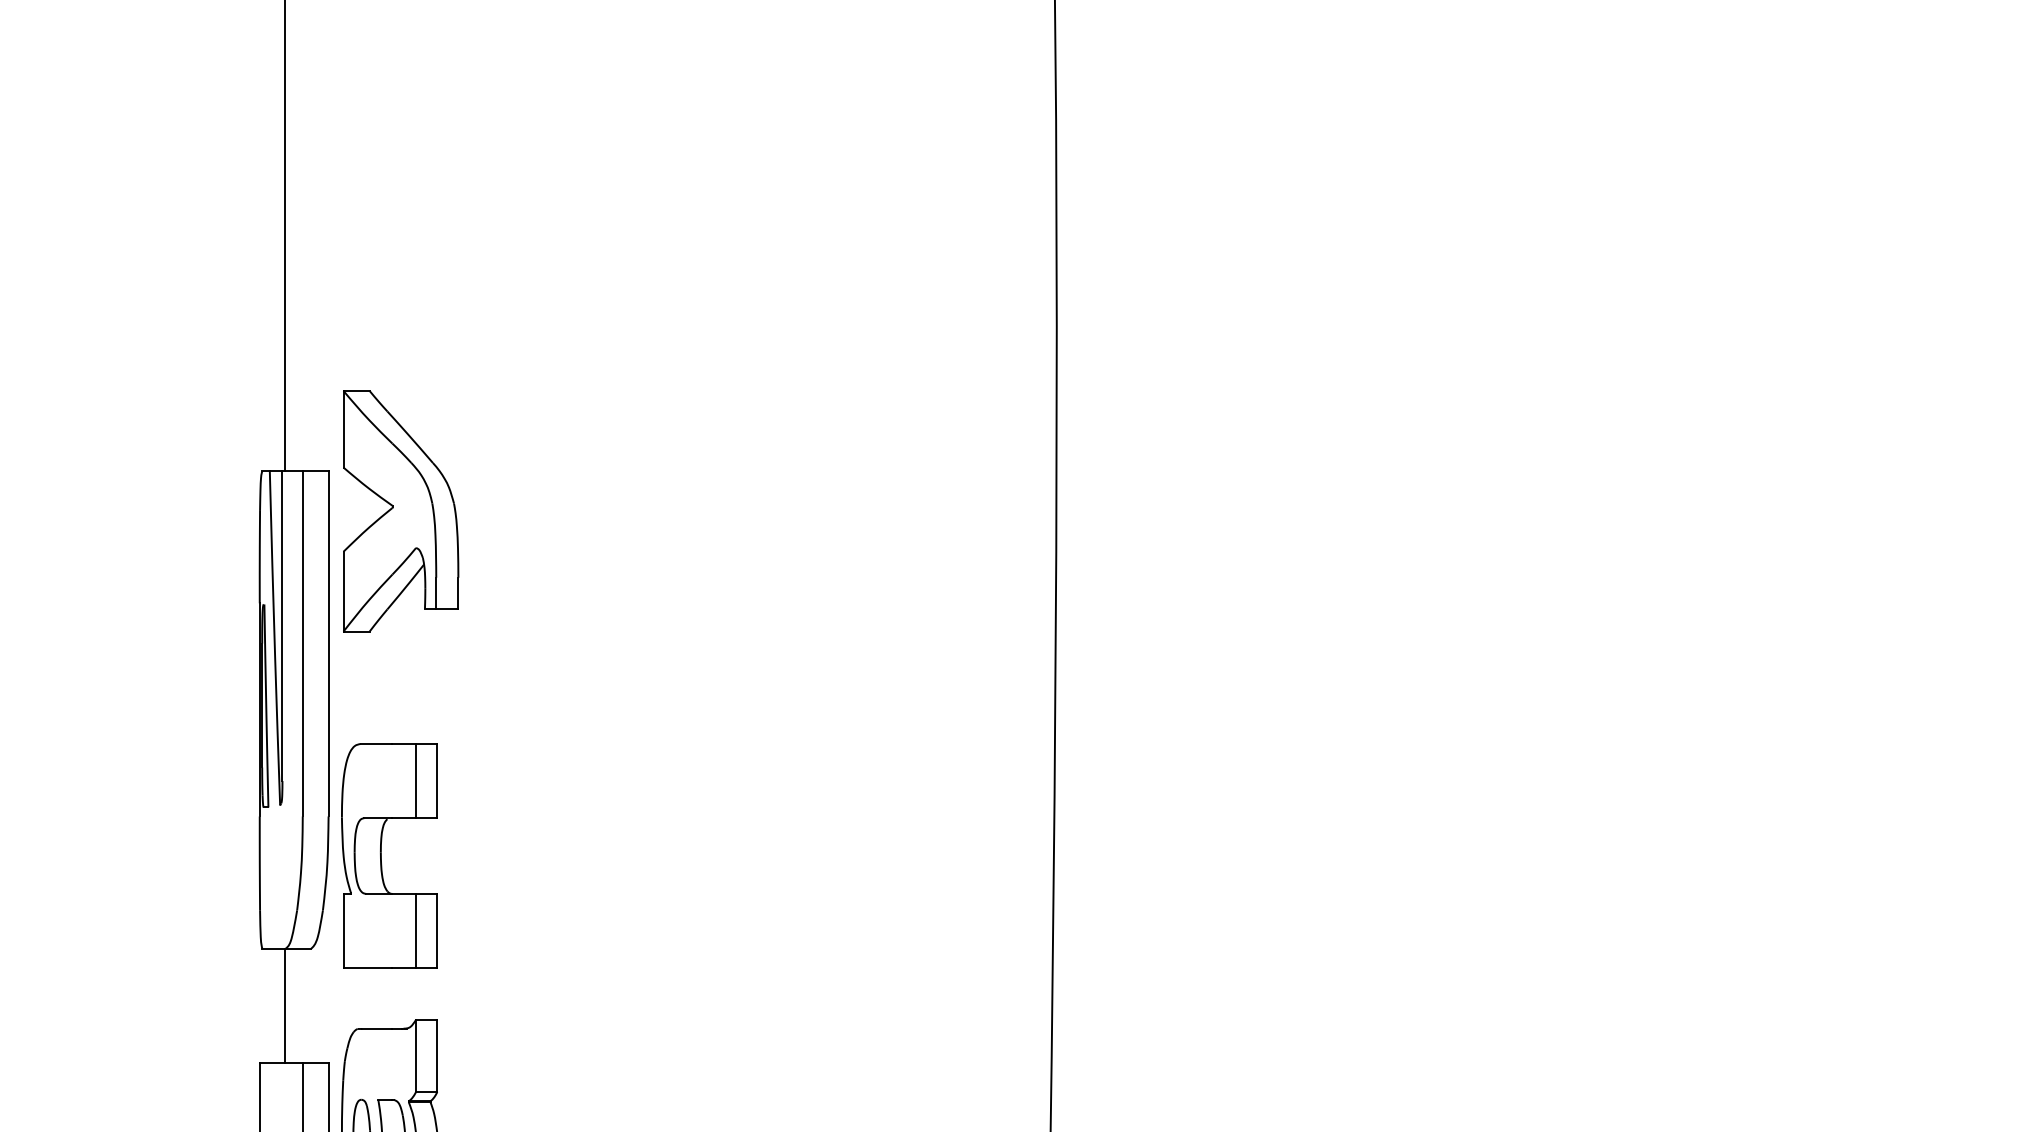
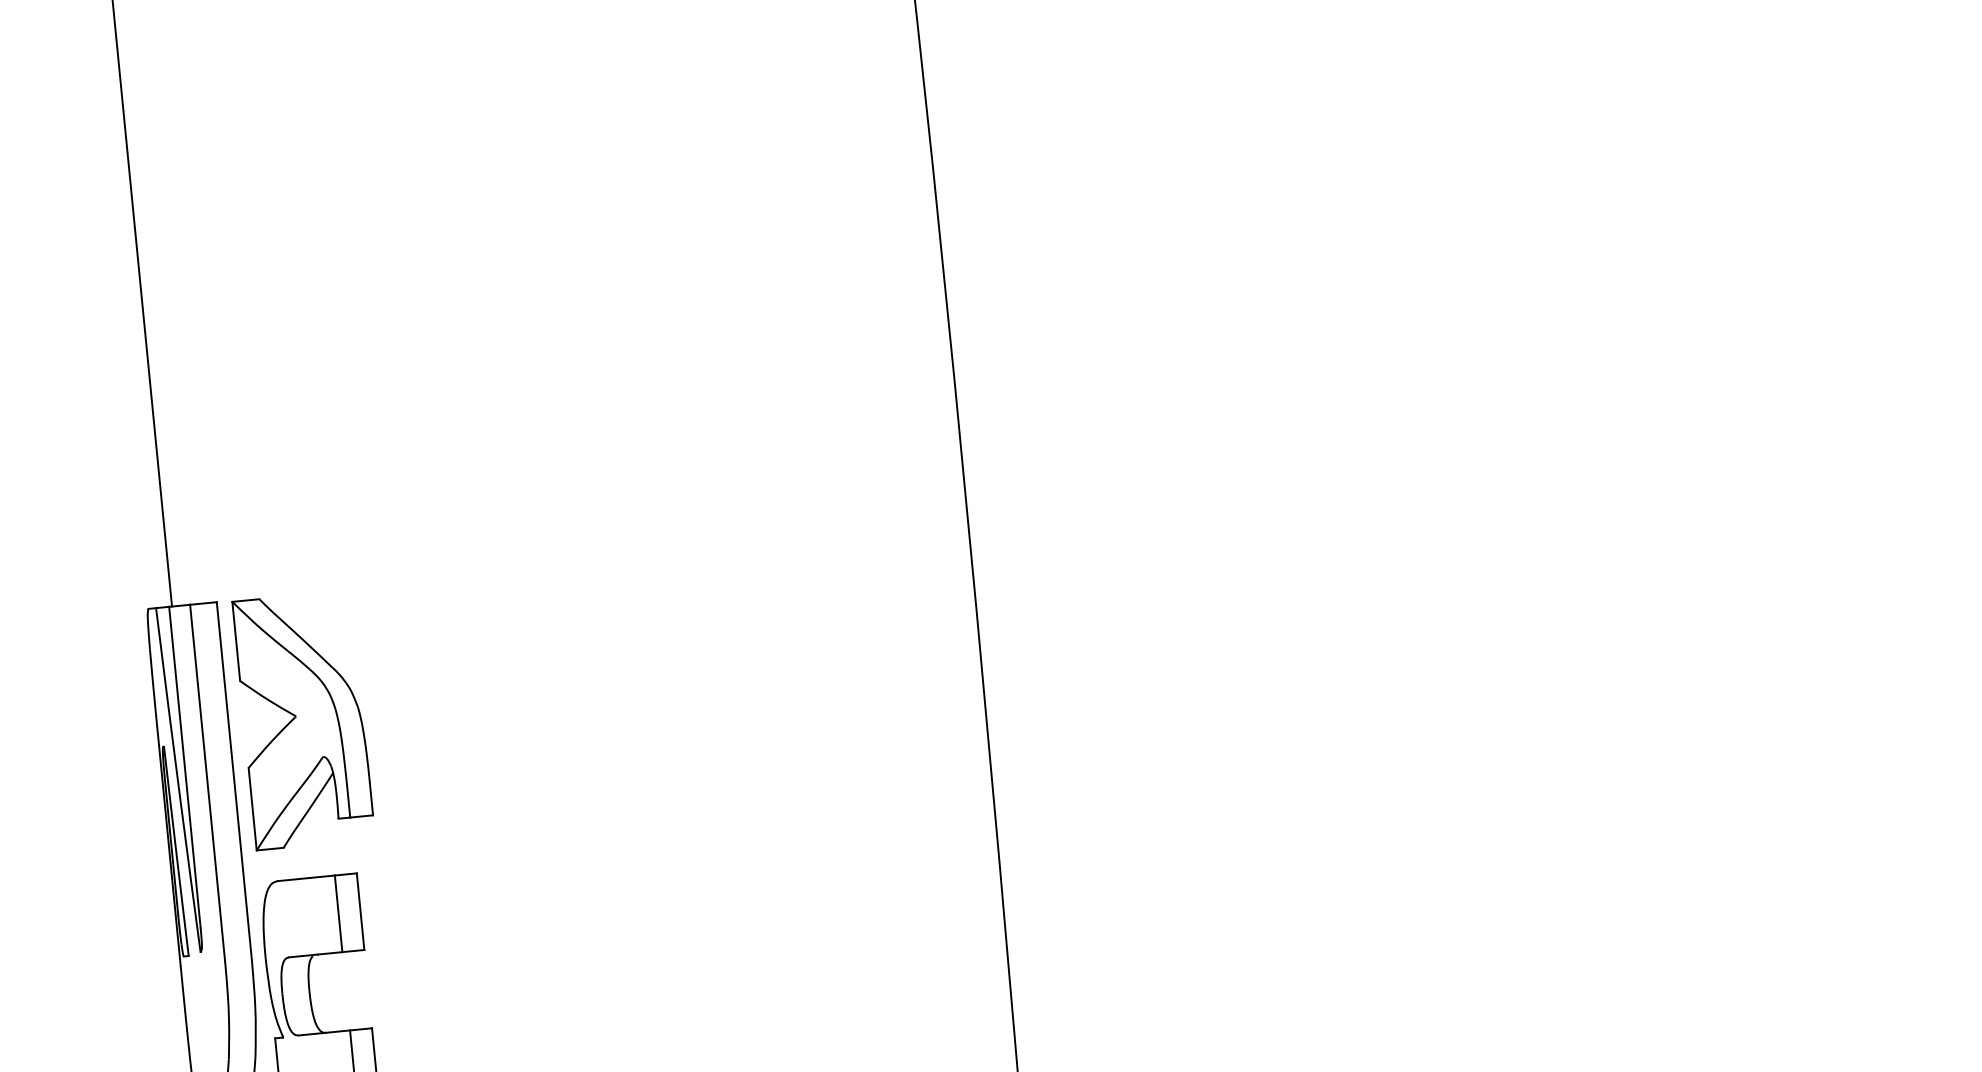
part: (401, 511) -> (304, 720), moved

